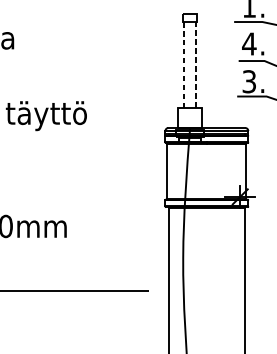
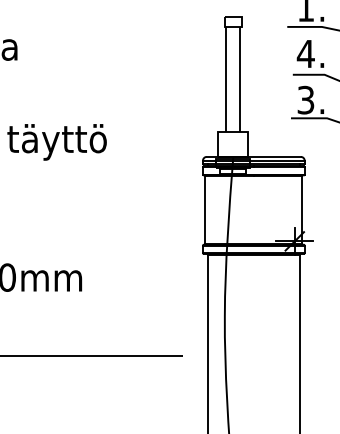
line: (184, 64) -> (226, 79), dashed -> solid
line: (195, 64) -> (240, 79), dashed -> solid

